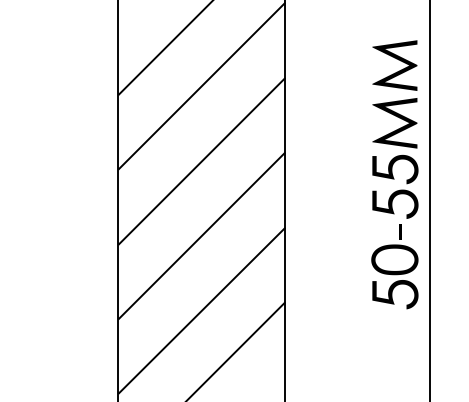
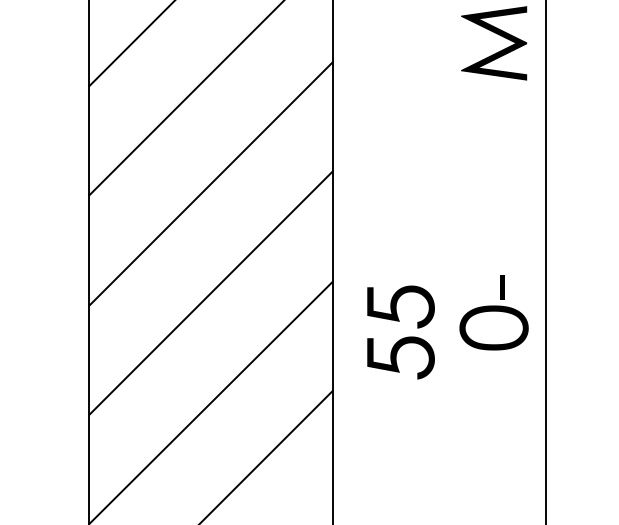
fill: (394, 122) -> (493, 126), removed
part: (395, 186) -> (401, 331), moved
fill: (395, 294) -> (494, 378), removed

